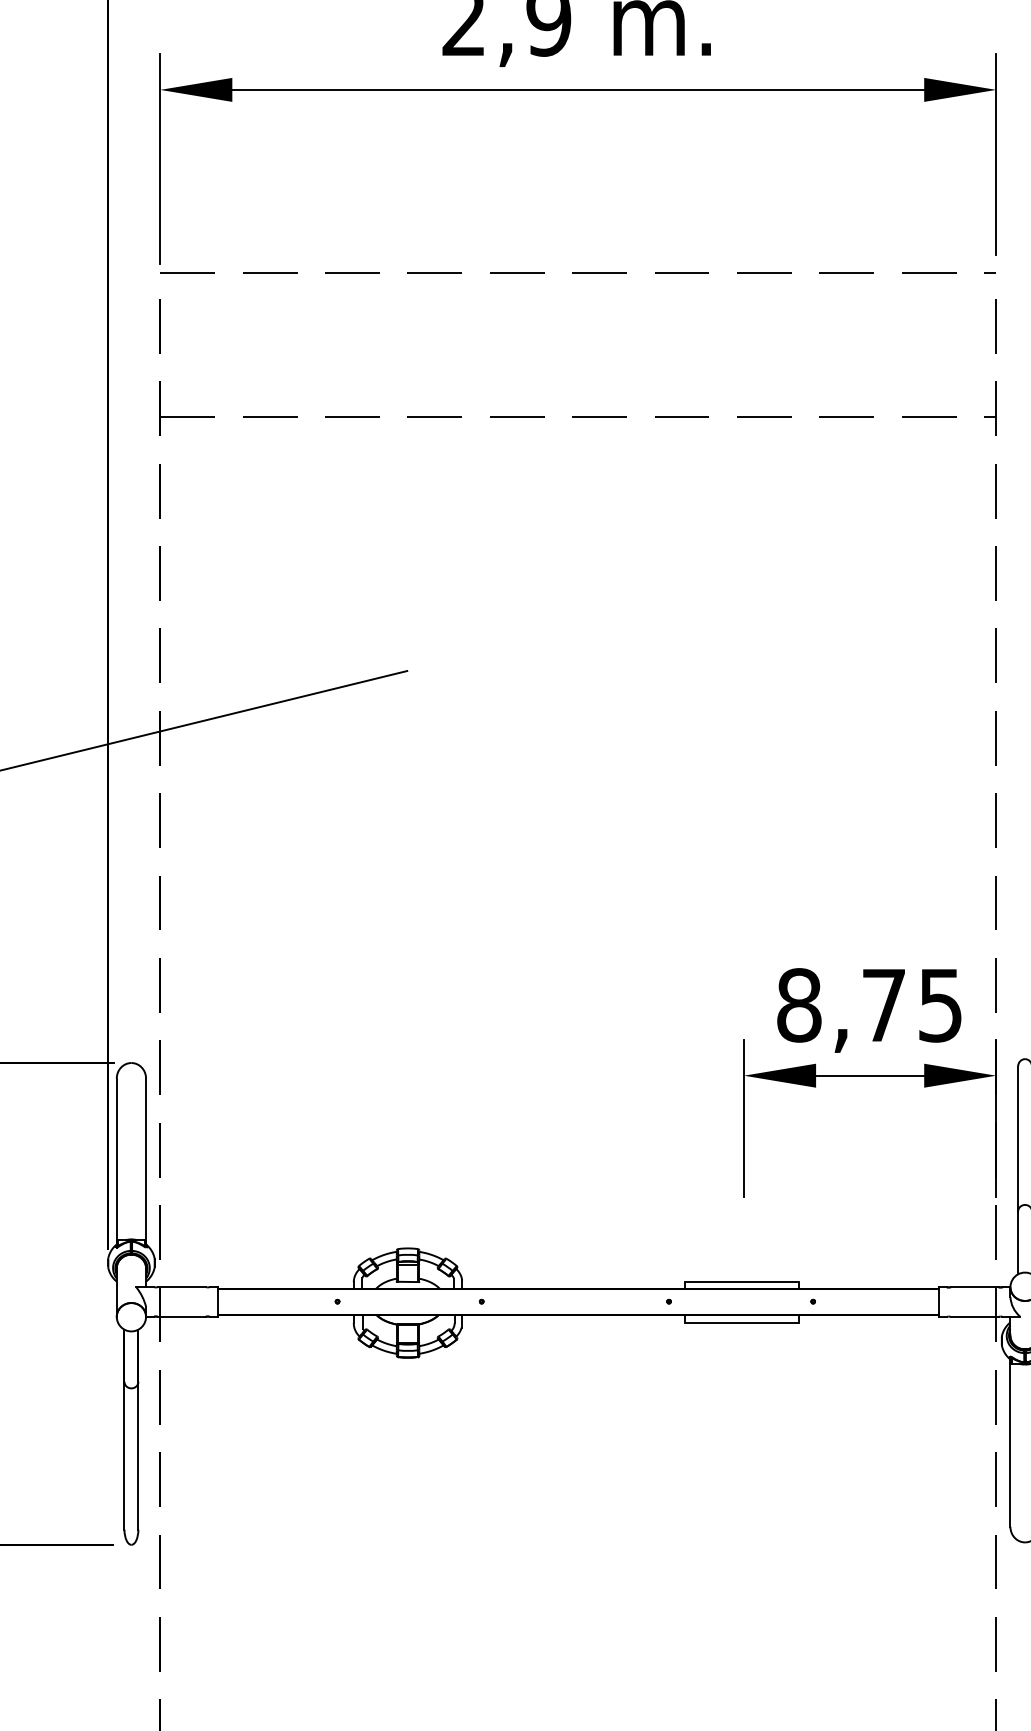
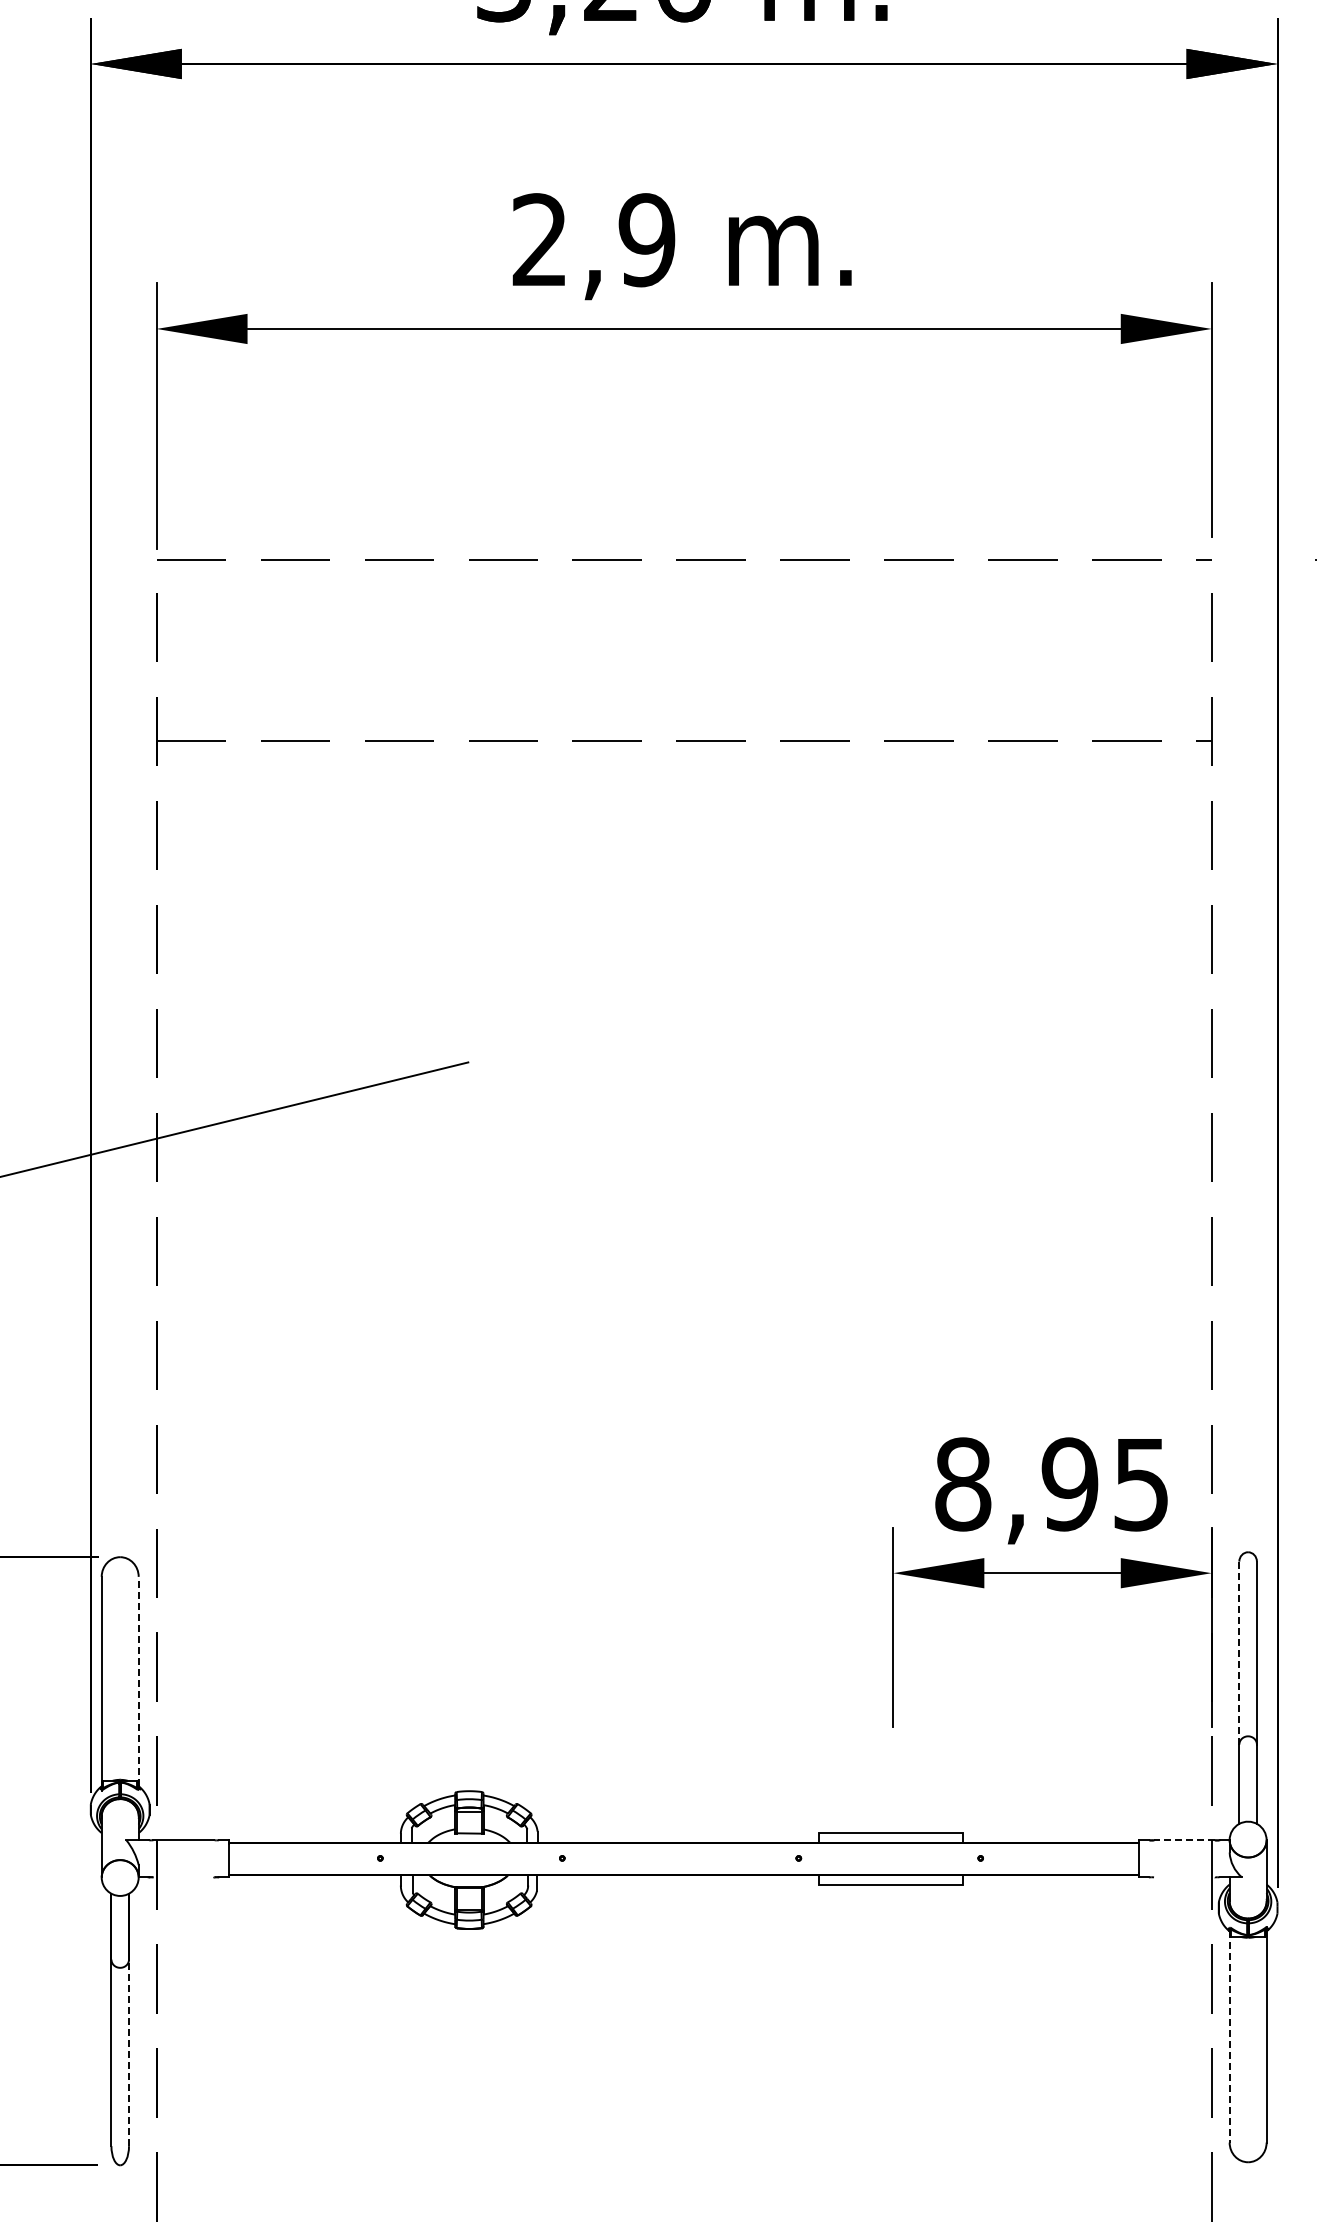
text: (883, 1005) -> (1069, 1484), 8,75 -> 8,95
line: (1018, 1139) -> (1239, 1653), solid -> dashed
line: (145, 1161) -> (138, 1681), solid -> dashed
line: (973, 1287) -> (1183, 1840), solid -> dashed
line: (181, 1316) -> (183, 1877), removed
line: (974, 1316) -> (1184, 1877), removed
line: (1010, 1442) -> (1229, 2036), solid -> dashed
line: (138, 1455) -> (129, 2052), solid -> dashed

